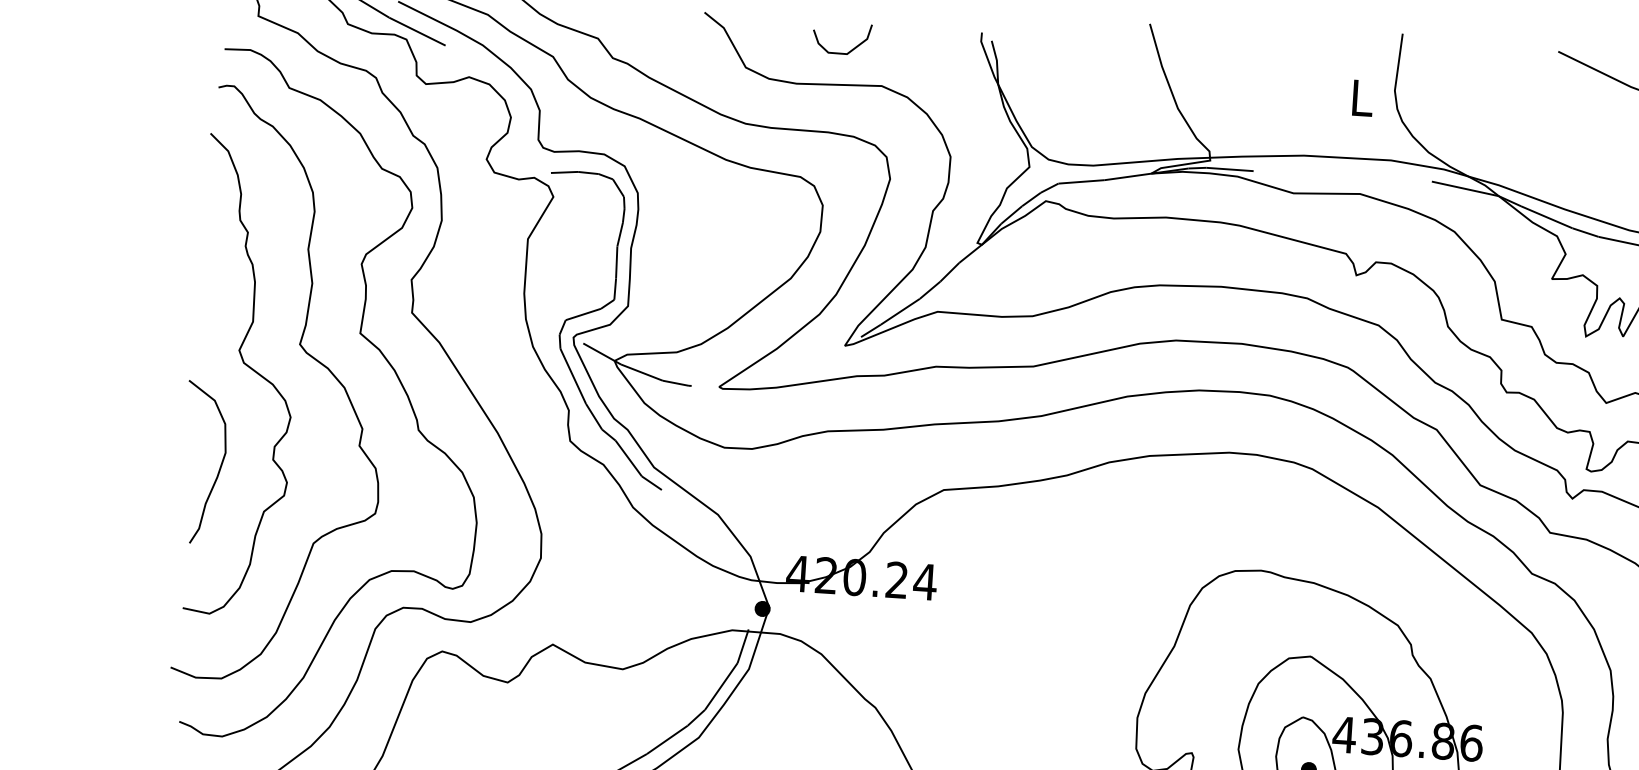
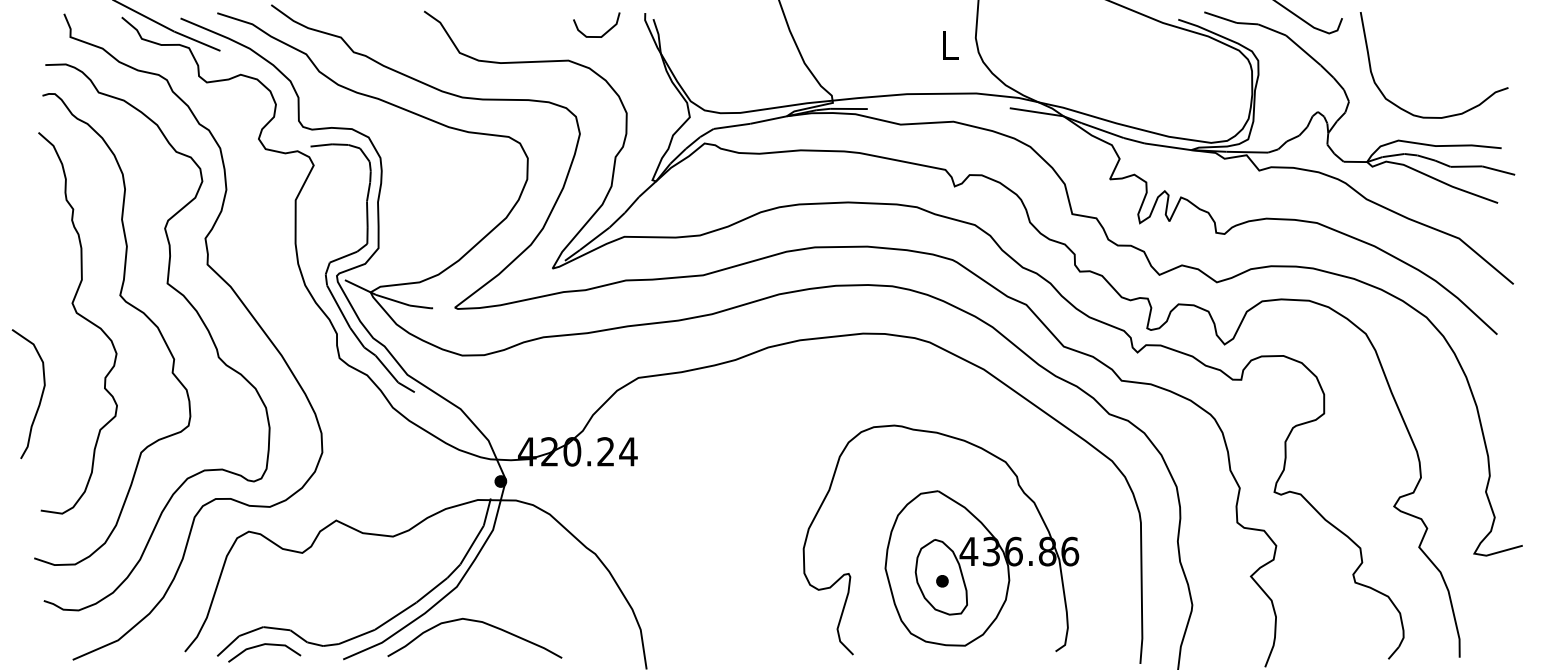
curve: (848, 50) -> (602, 34), moved
curve: (219, 466) -> (40, 396), moved

